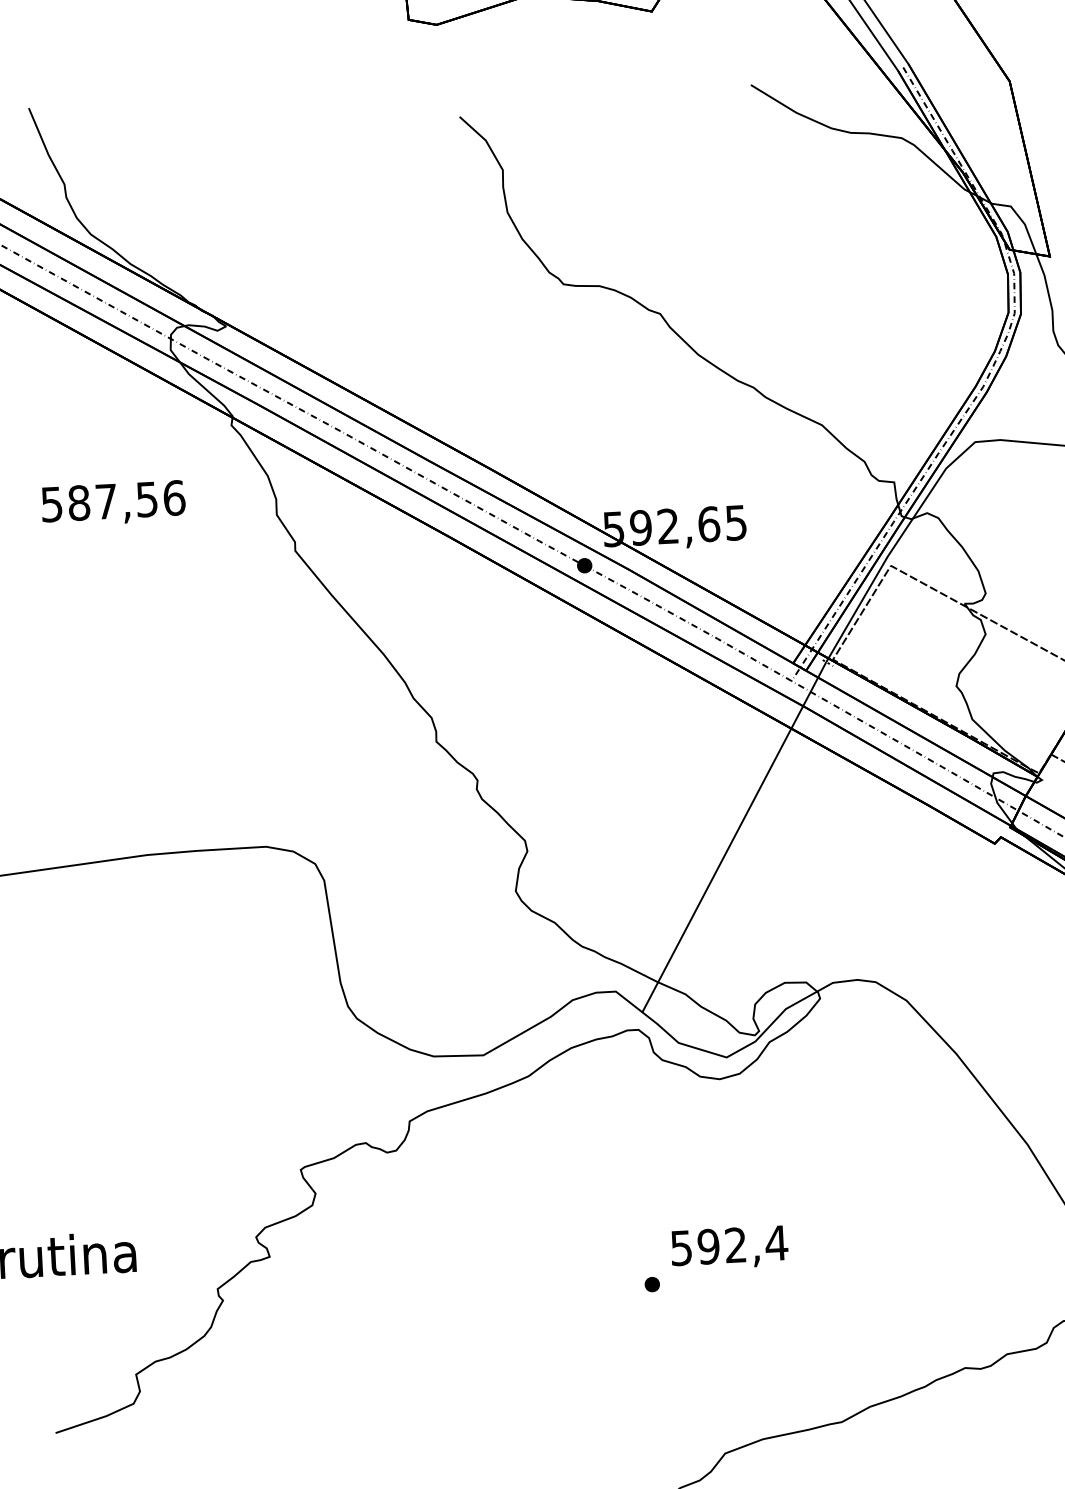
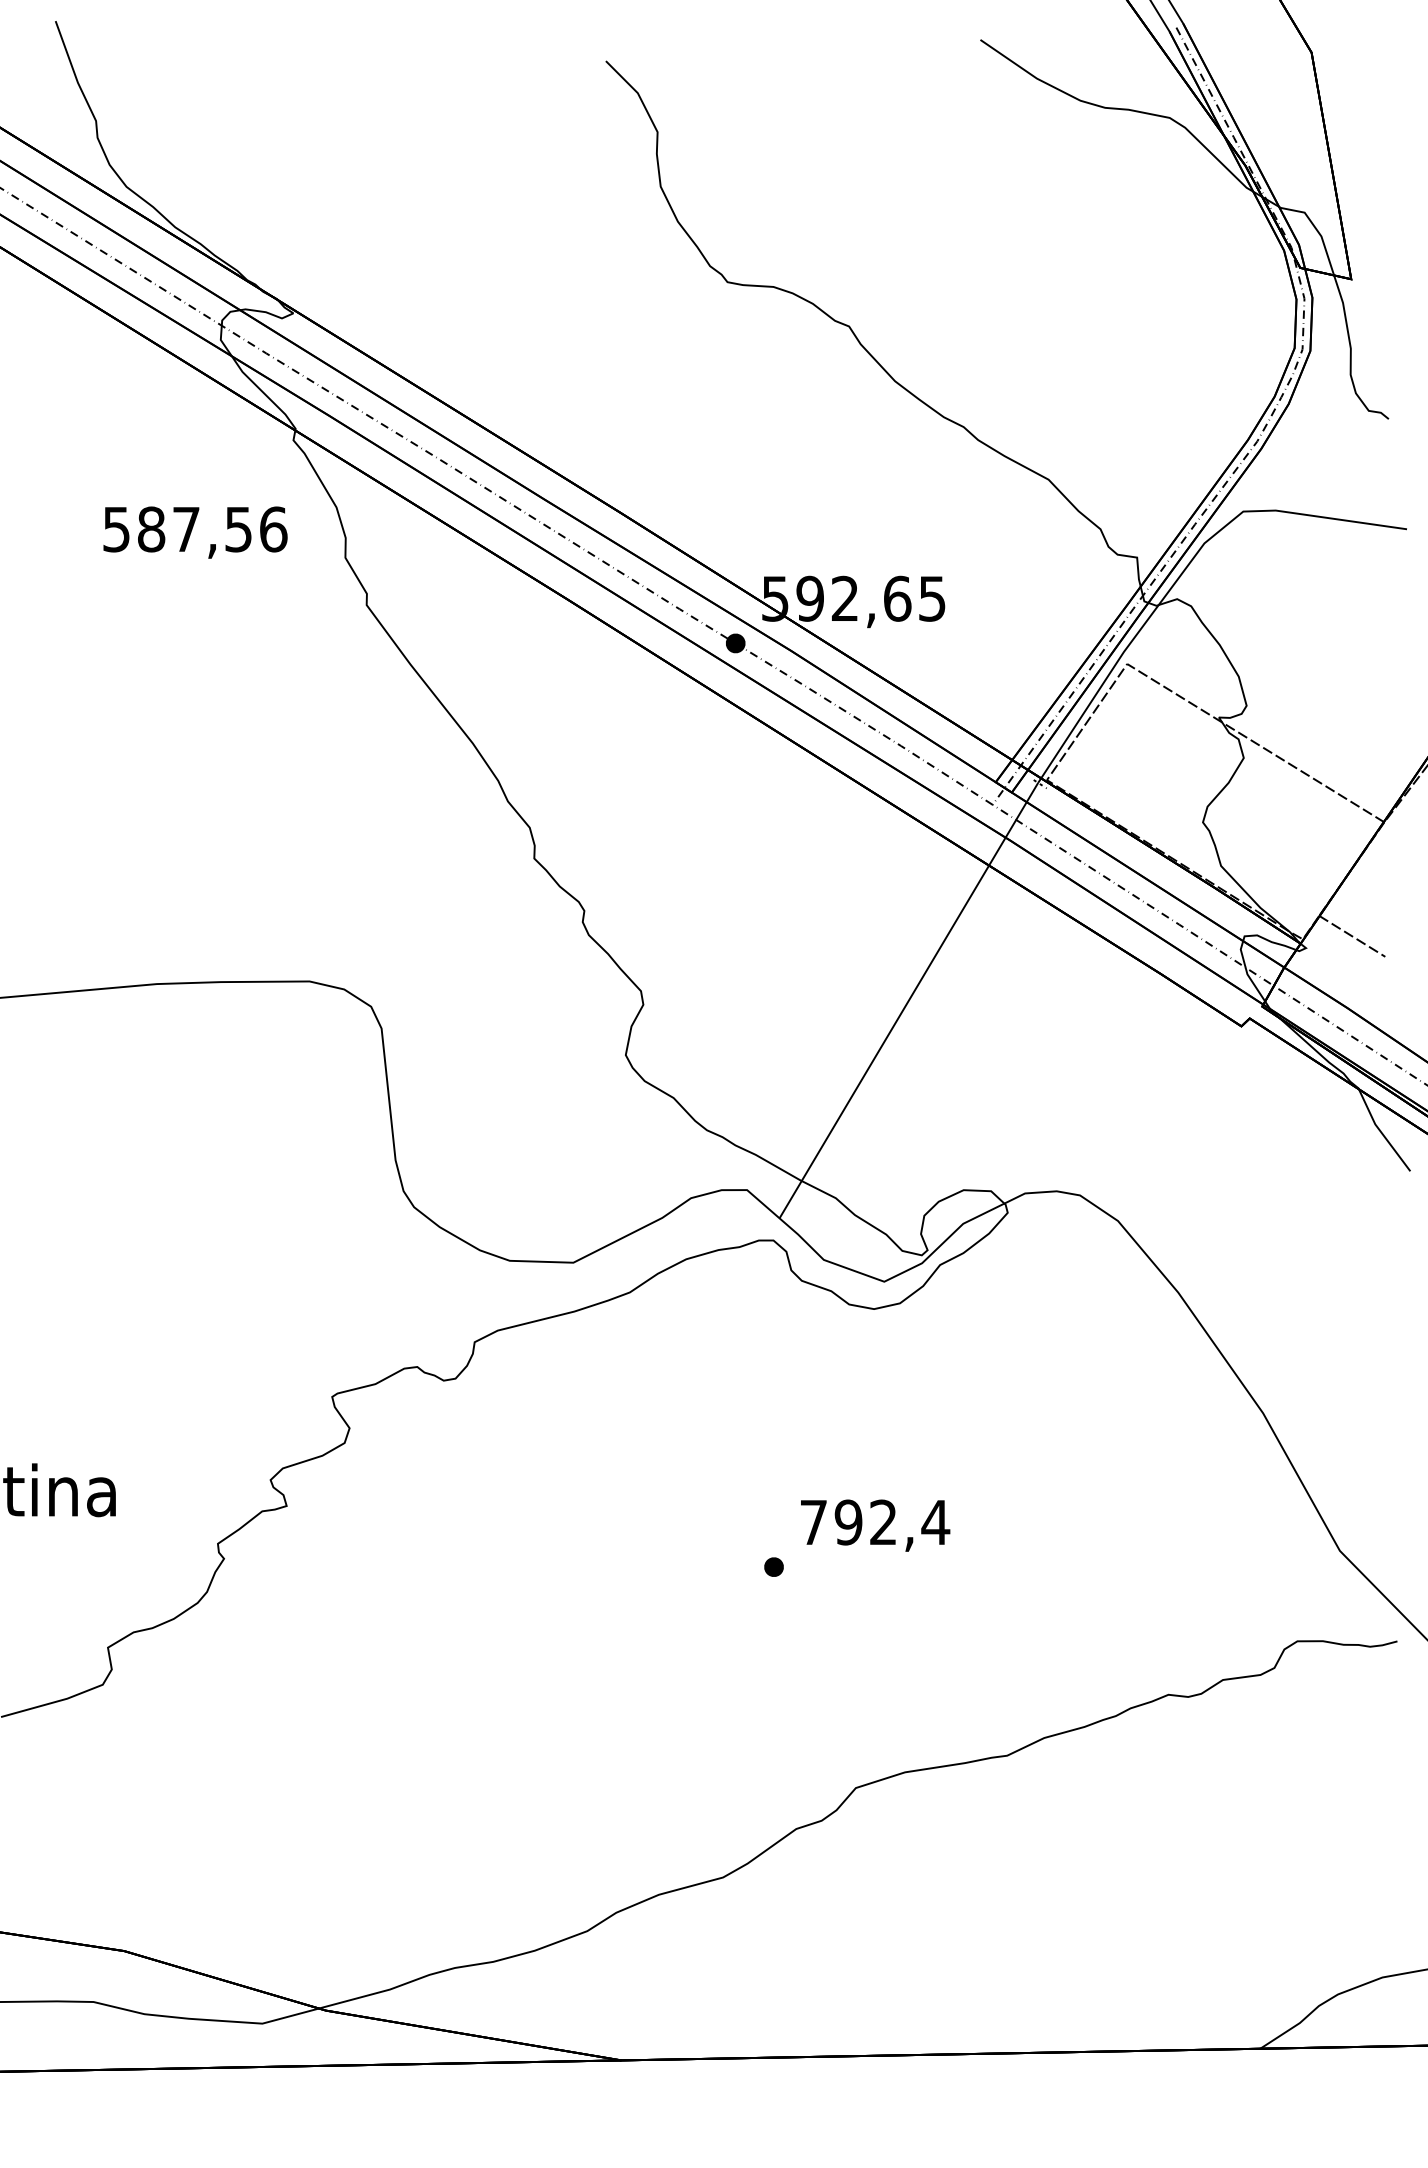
text: (113, 503) -> (195, 532), moved
text: (681, 1248) -> (813, 1522), 592,4 -> 792,4

